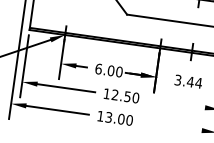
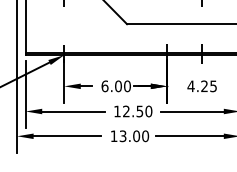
text: (188, 81) -> (202, 86), 3.44 -> 4.25
line: (176, 103) -> (192, 111), added
line: (170, 126) -> (189, 136), added

